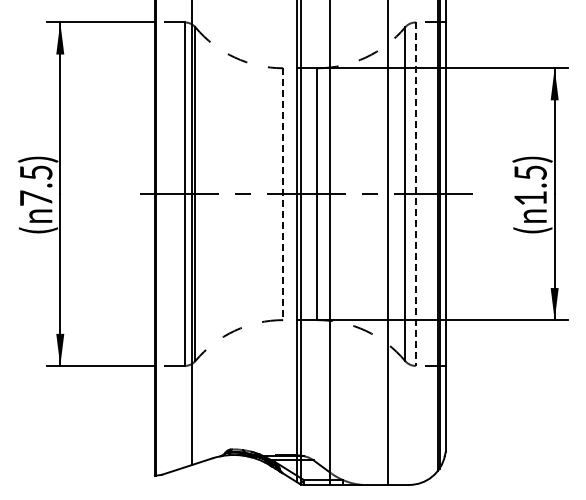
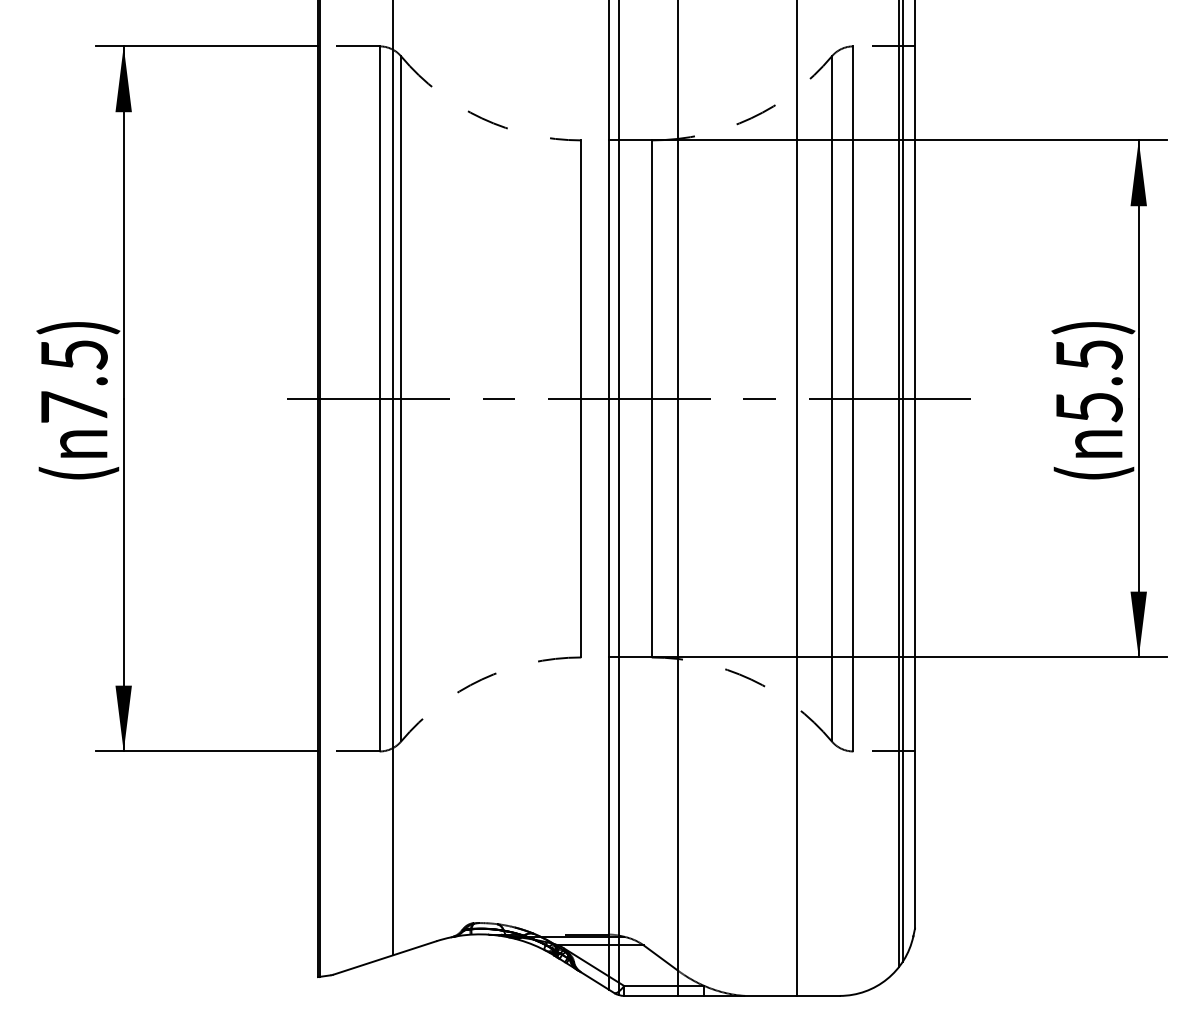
line: (283, 194) -> (581, 399), dashed -> solid
line: (415, 194) -> (853, 399), dashed -> solid
text: (530, 198) -> (1089, 407), 1.5) -> 5.5)

